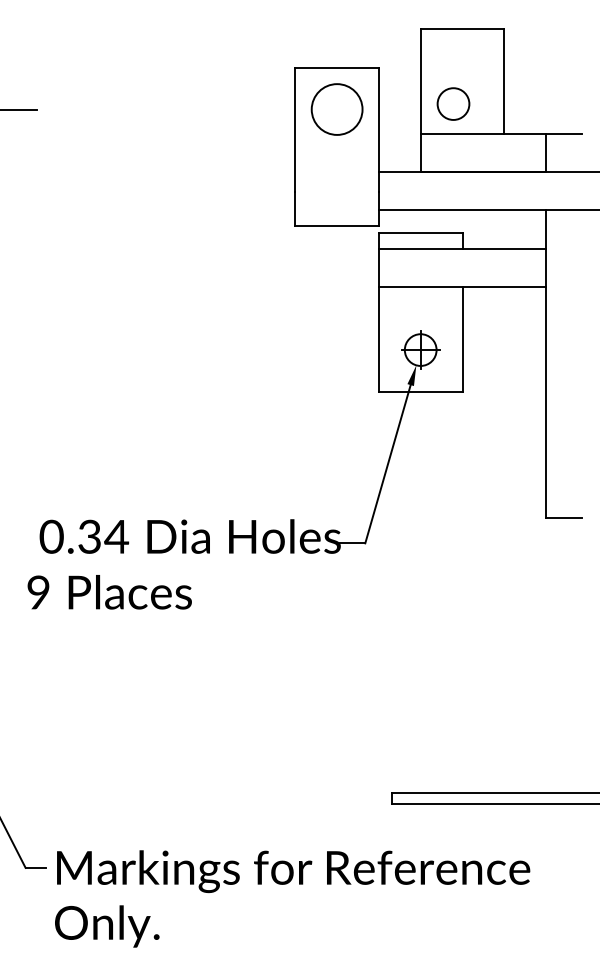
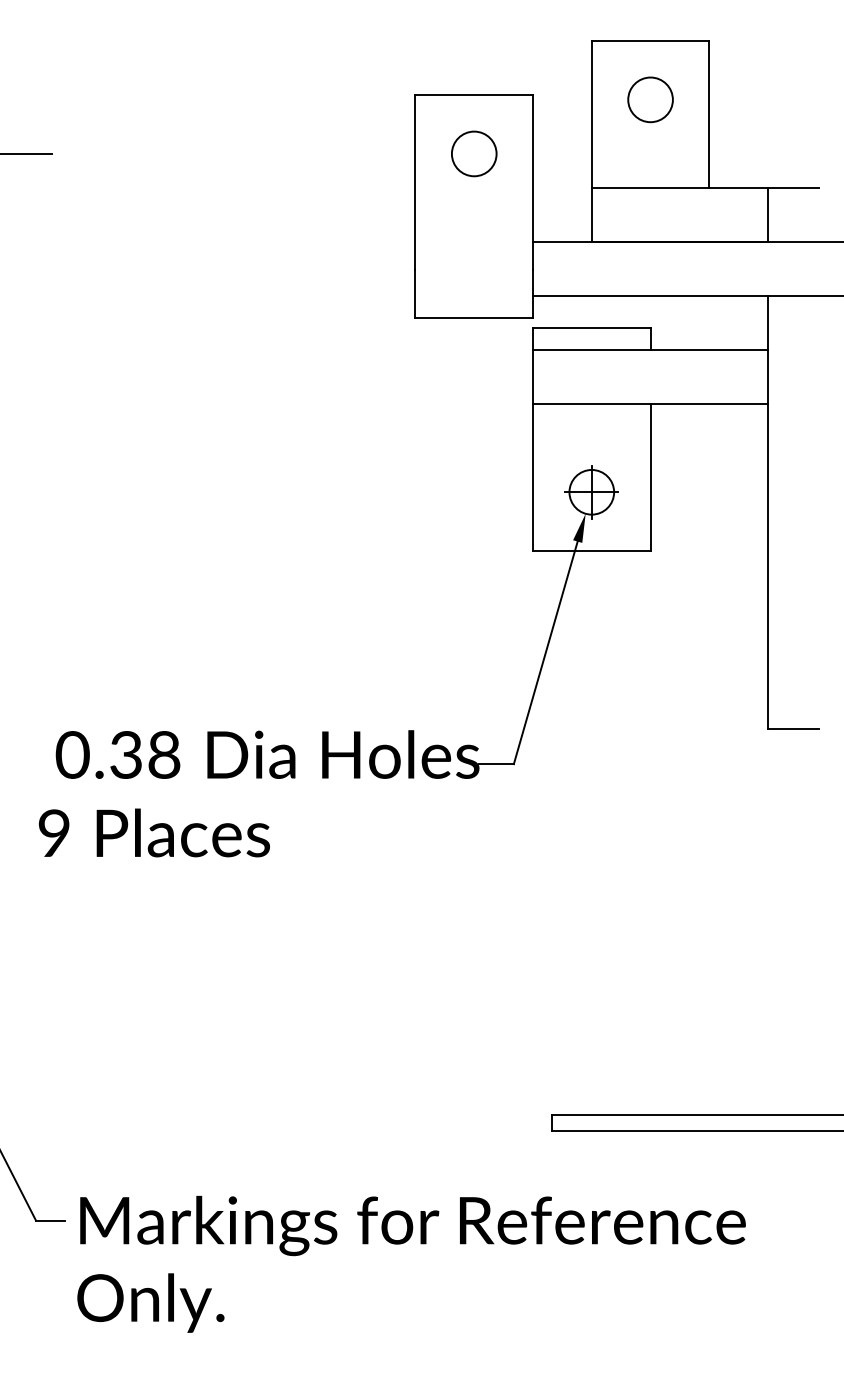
circle: (453, 103) -> (650, 99), moved
circle: (337, 109) -> (474, 153), size x0.62
text: (116, 536) -> (163, 754), 0.34 -> 0.38

